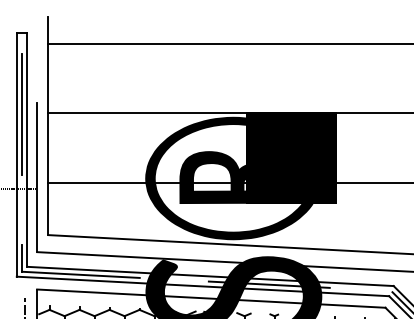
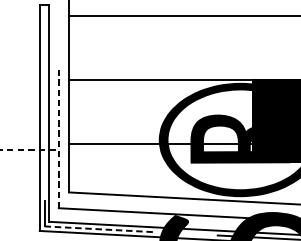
line: (21, 114) -> (44, 80), removed
line: (37, 177) -> (58, 139), solid -> dashed
line: (80, 274) -> (98, 228), solid -> dashed

